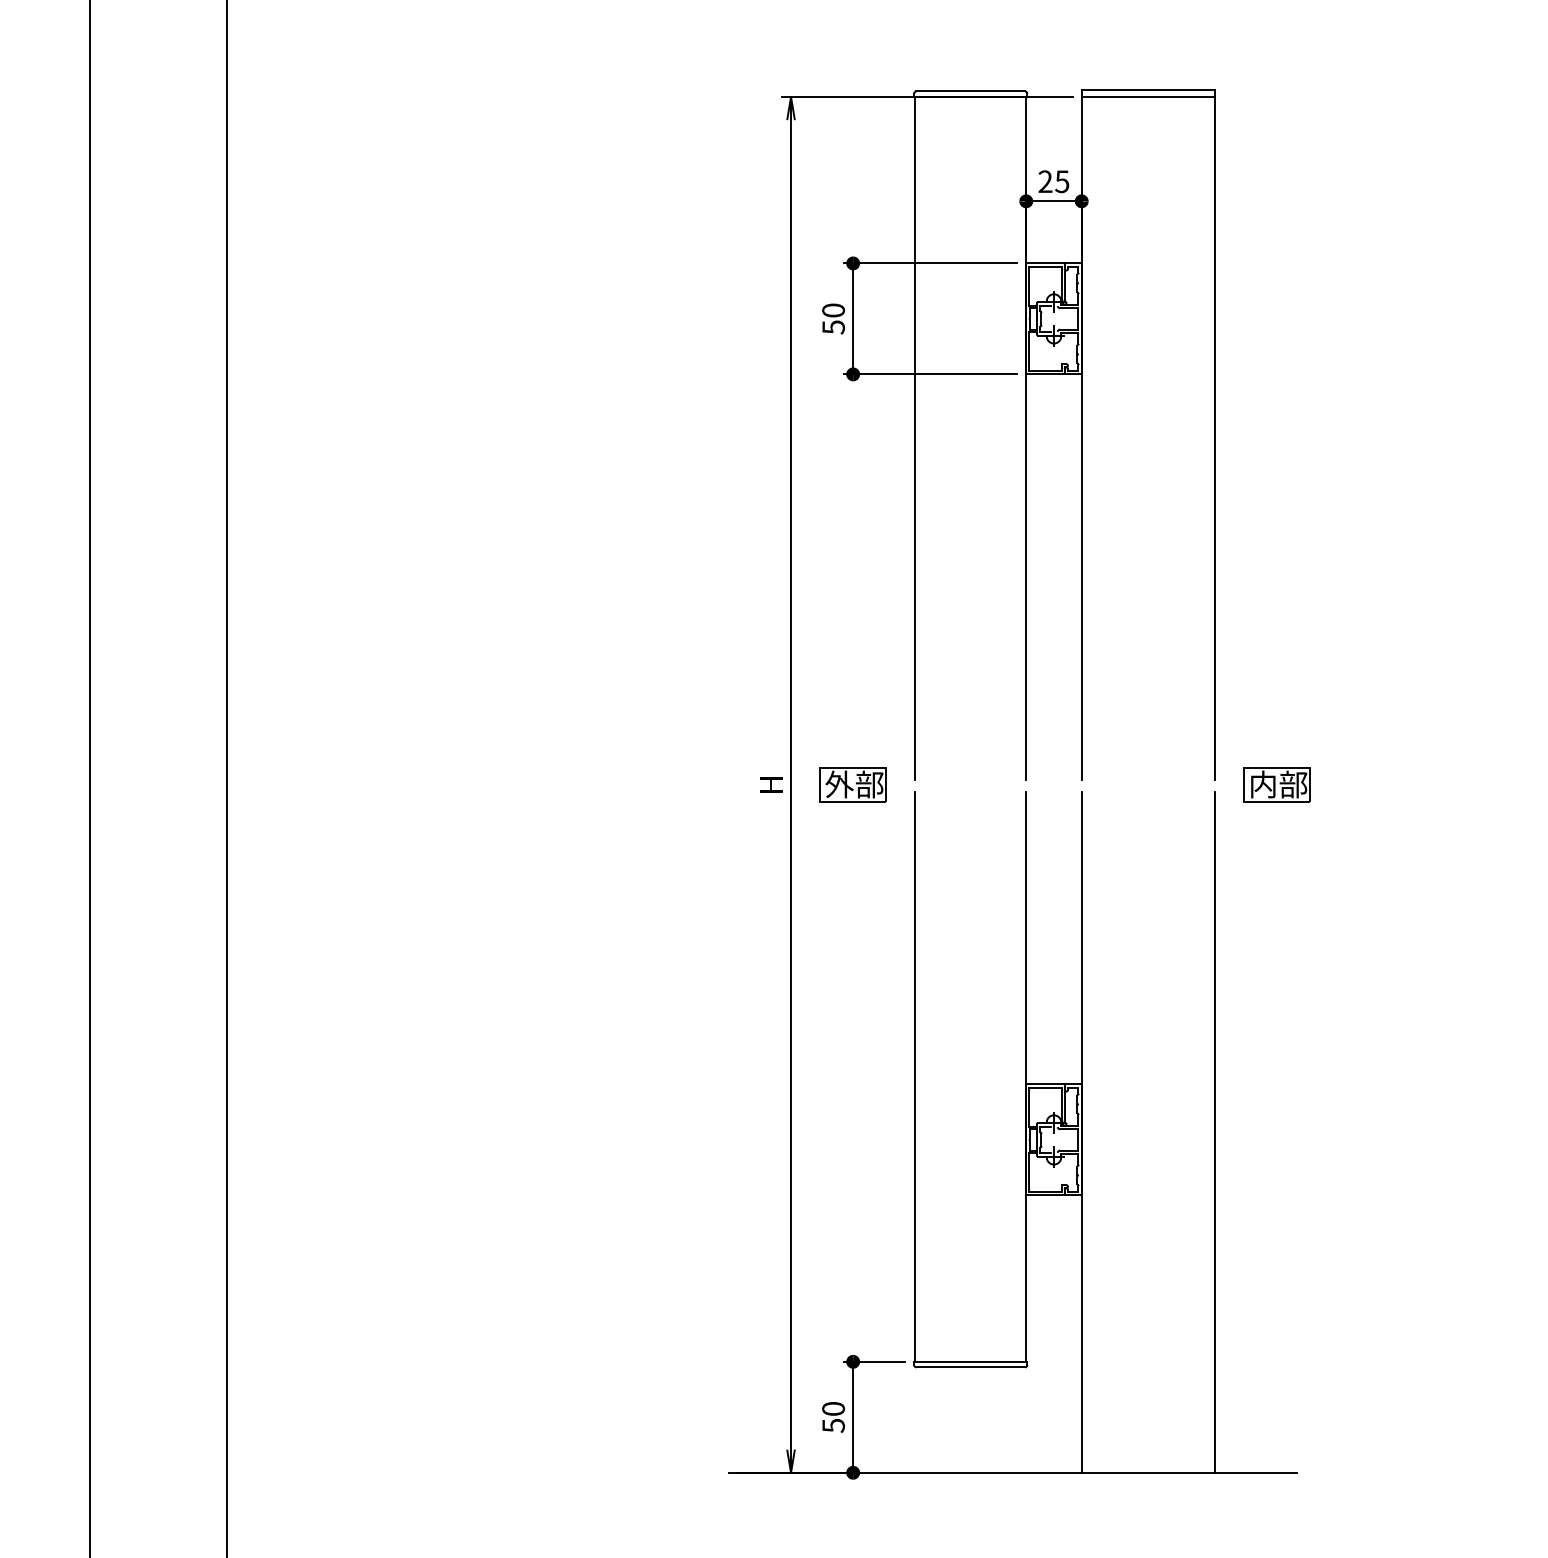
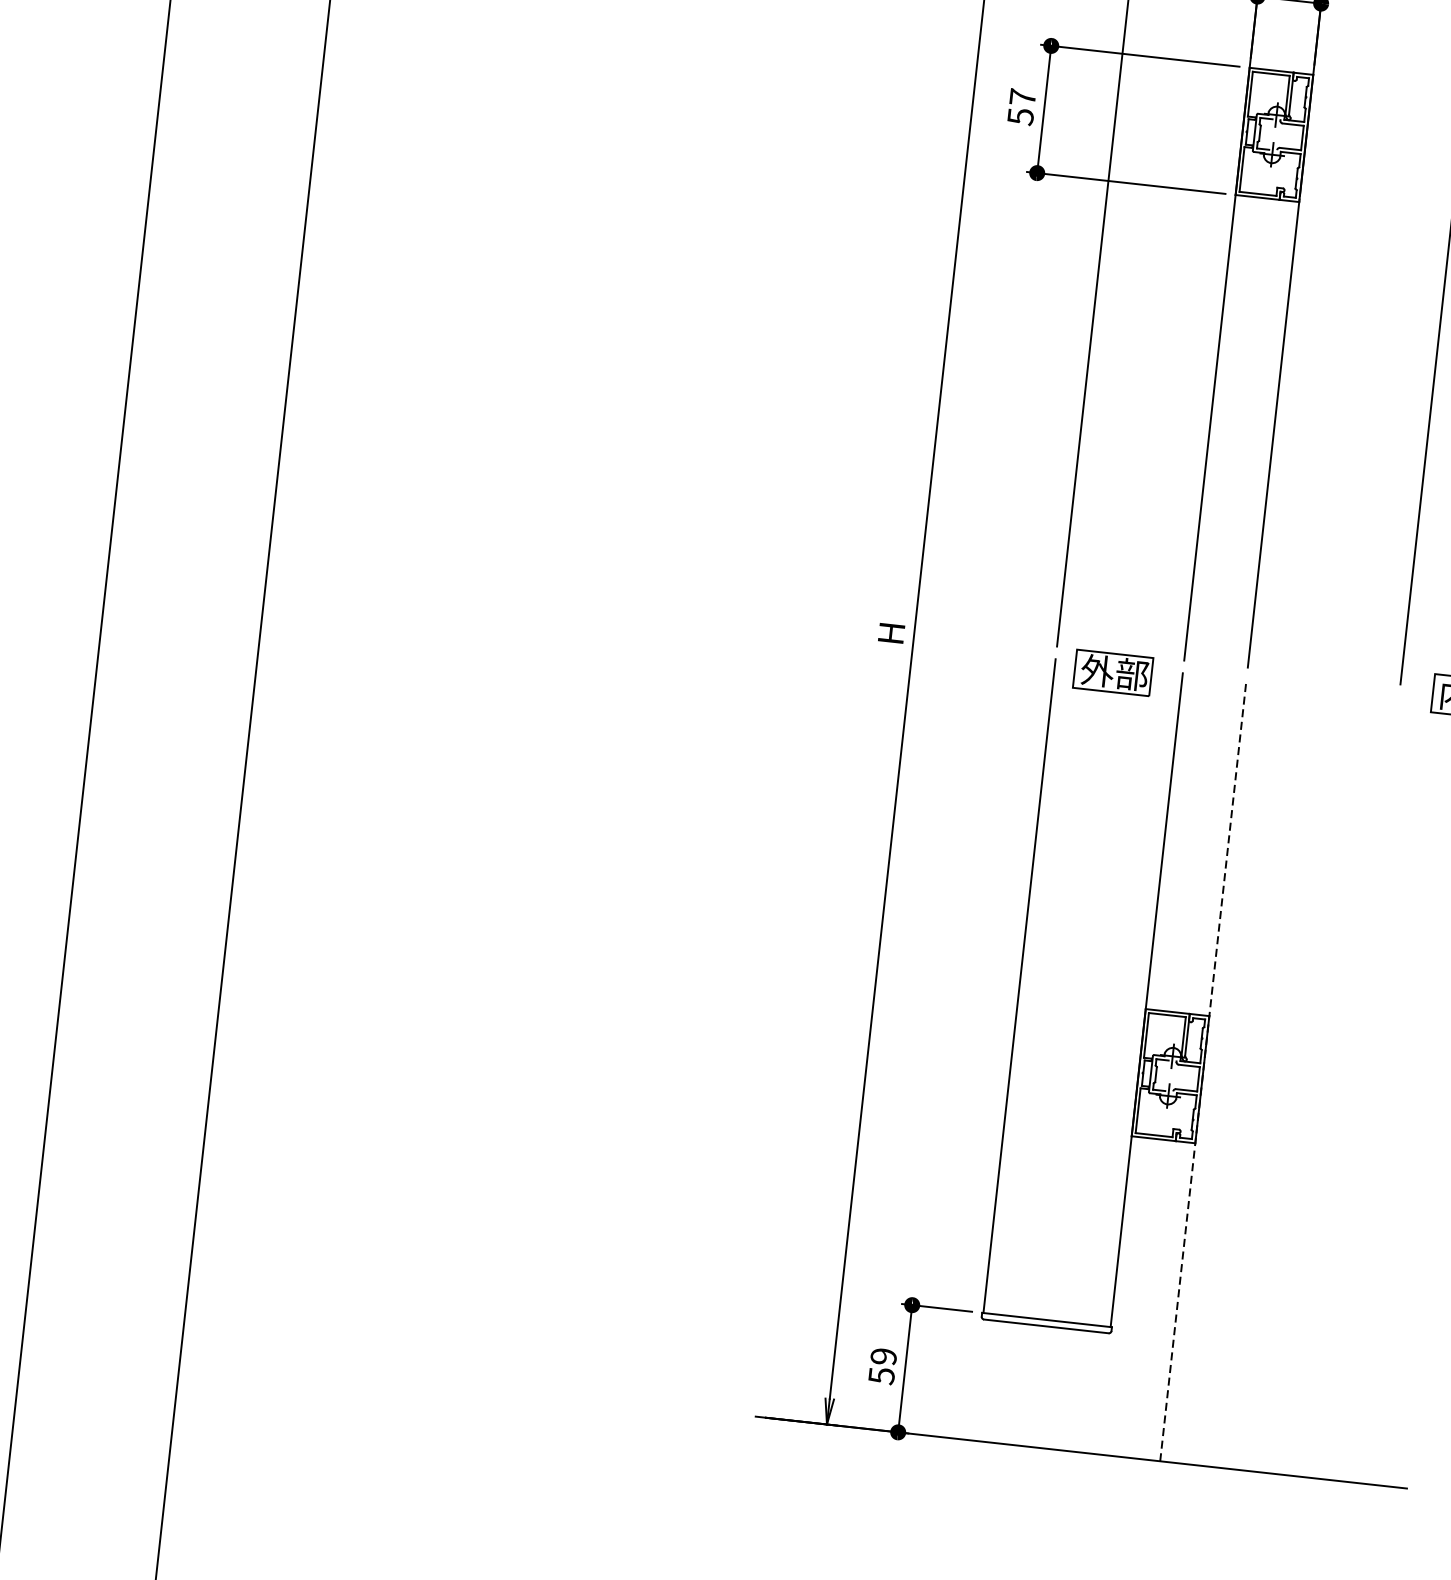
text: (833, 310) -> (1022, 97), 50 -> 57
part: (852, 784) -> (1112, 672), moved
line: (1214, 1131) -> (1355, 1086), removed
line: (1081, 1132) -> (1203, 1071), solid -> dashed
text: (833, 1408) -> (883, 1356), 50 -> 59

